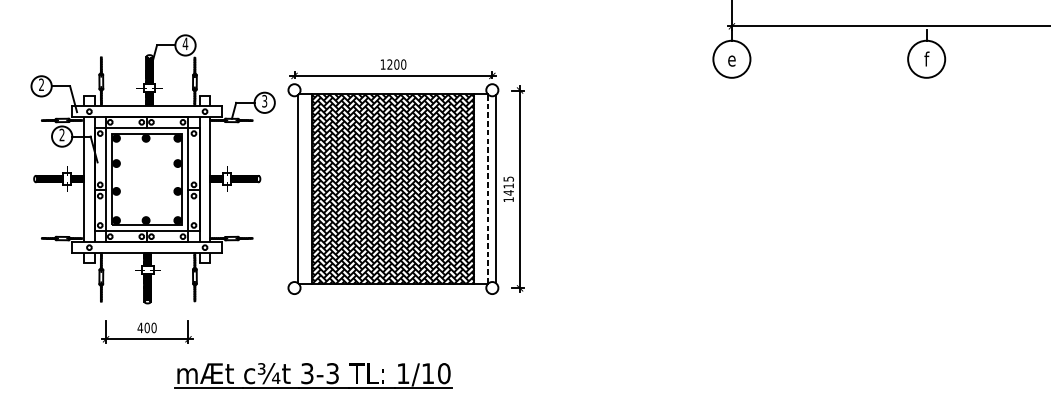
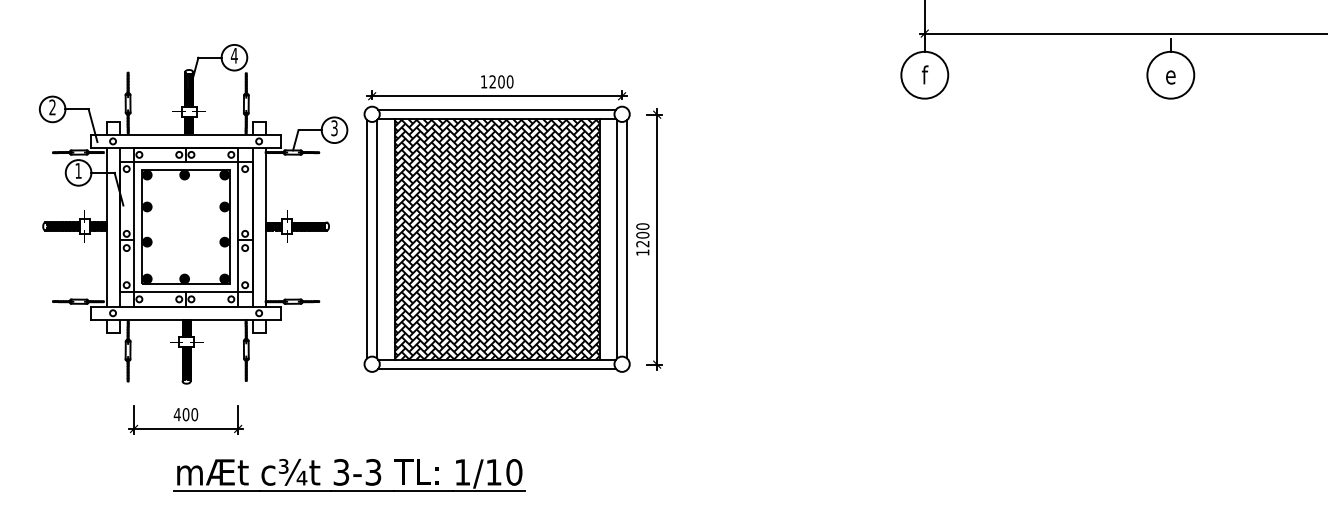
text: (731, 58) -> (924, 74), e -> f
text: (926, 58) -> (1170, 74), f -> e
line: (392, 86) -> (496, 109), added
text: (62, 134) -> (78, 170), 2 -> 1
text: (508, 186) -> (642, 235), 1415 -> 1200
line: (488, 188) -> (617, 238), dashed -> solid
line: (290, 189) -> (367, 239), added
line: (392, 292) -> (496, 369), added
part: (313, 376) -> (349, 475), moved

